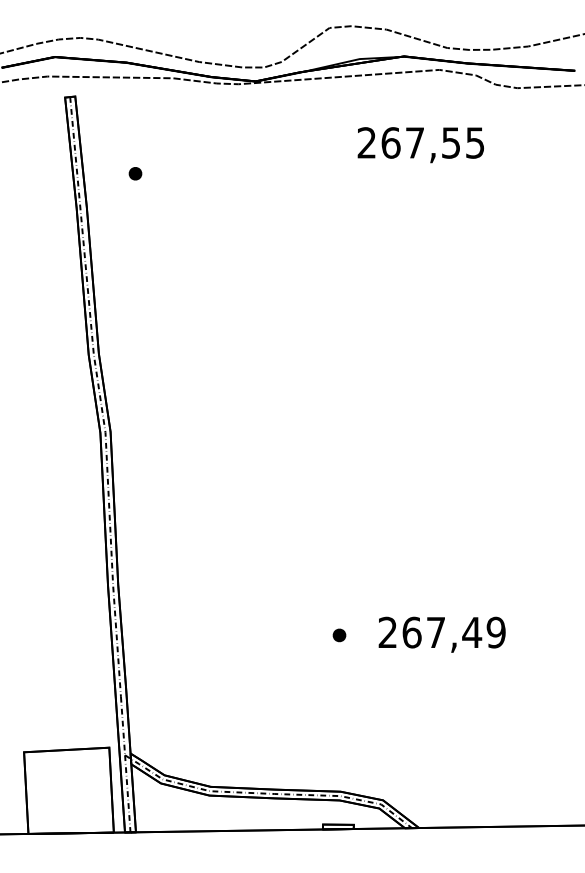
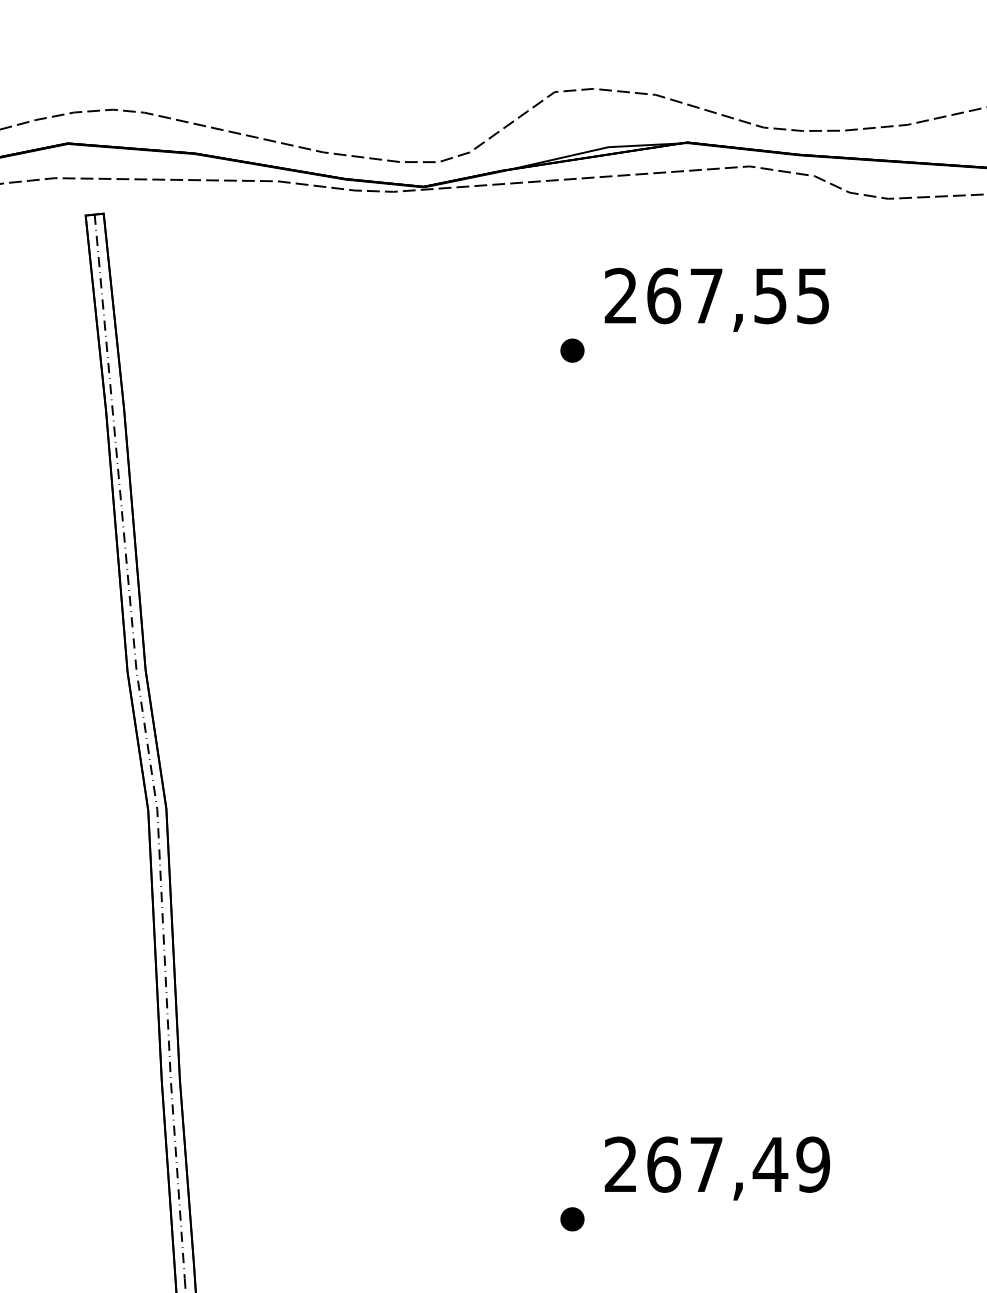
part: (135, 173) -> (572, 350), moved
text: (441, 634) -> (716, 1168), moved
part: (339, 635) -> (572, 1219), moved

